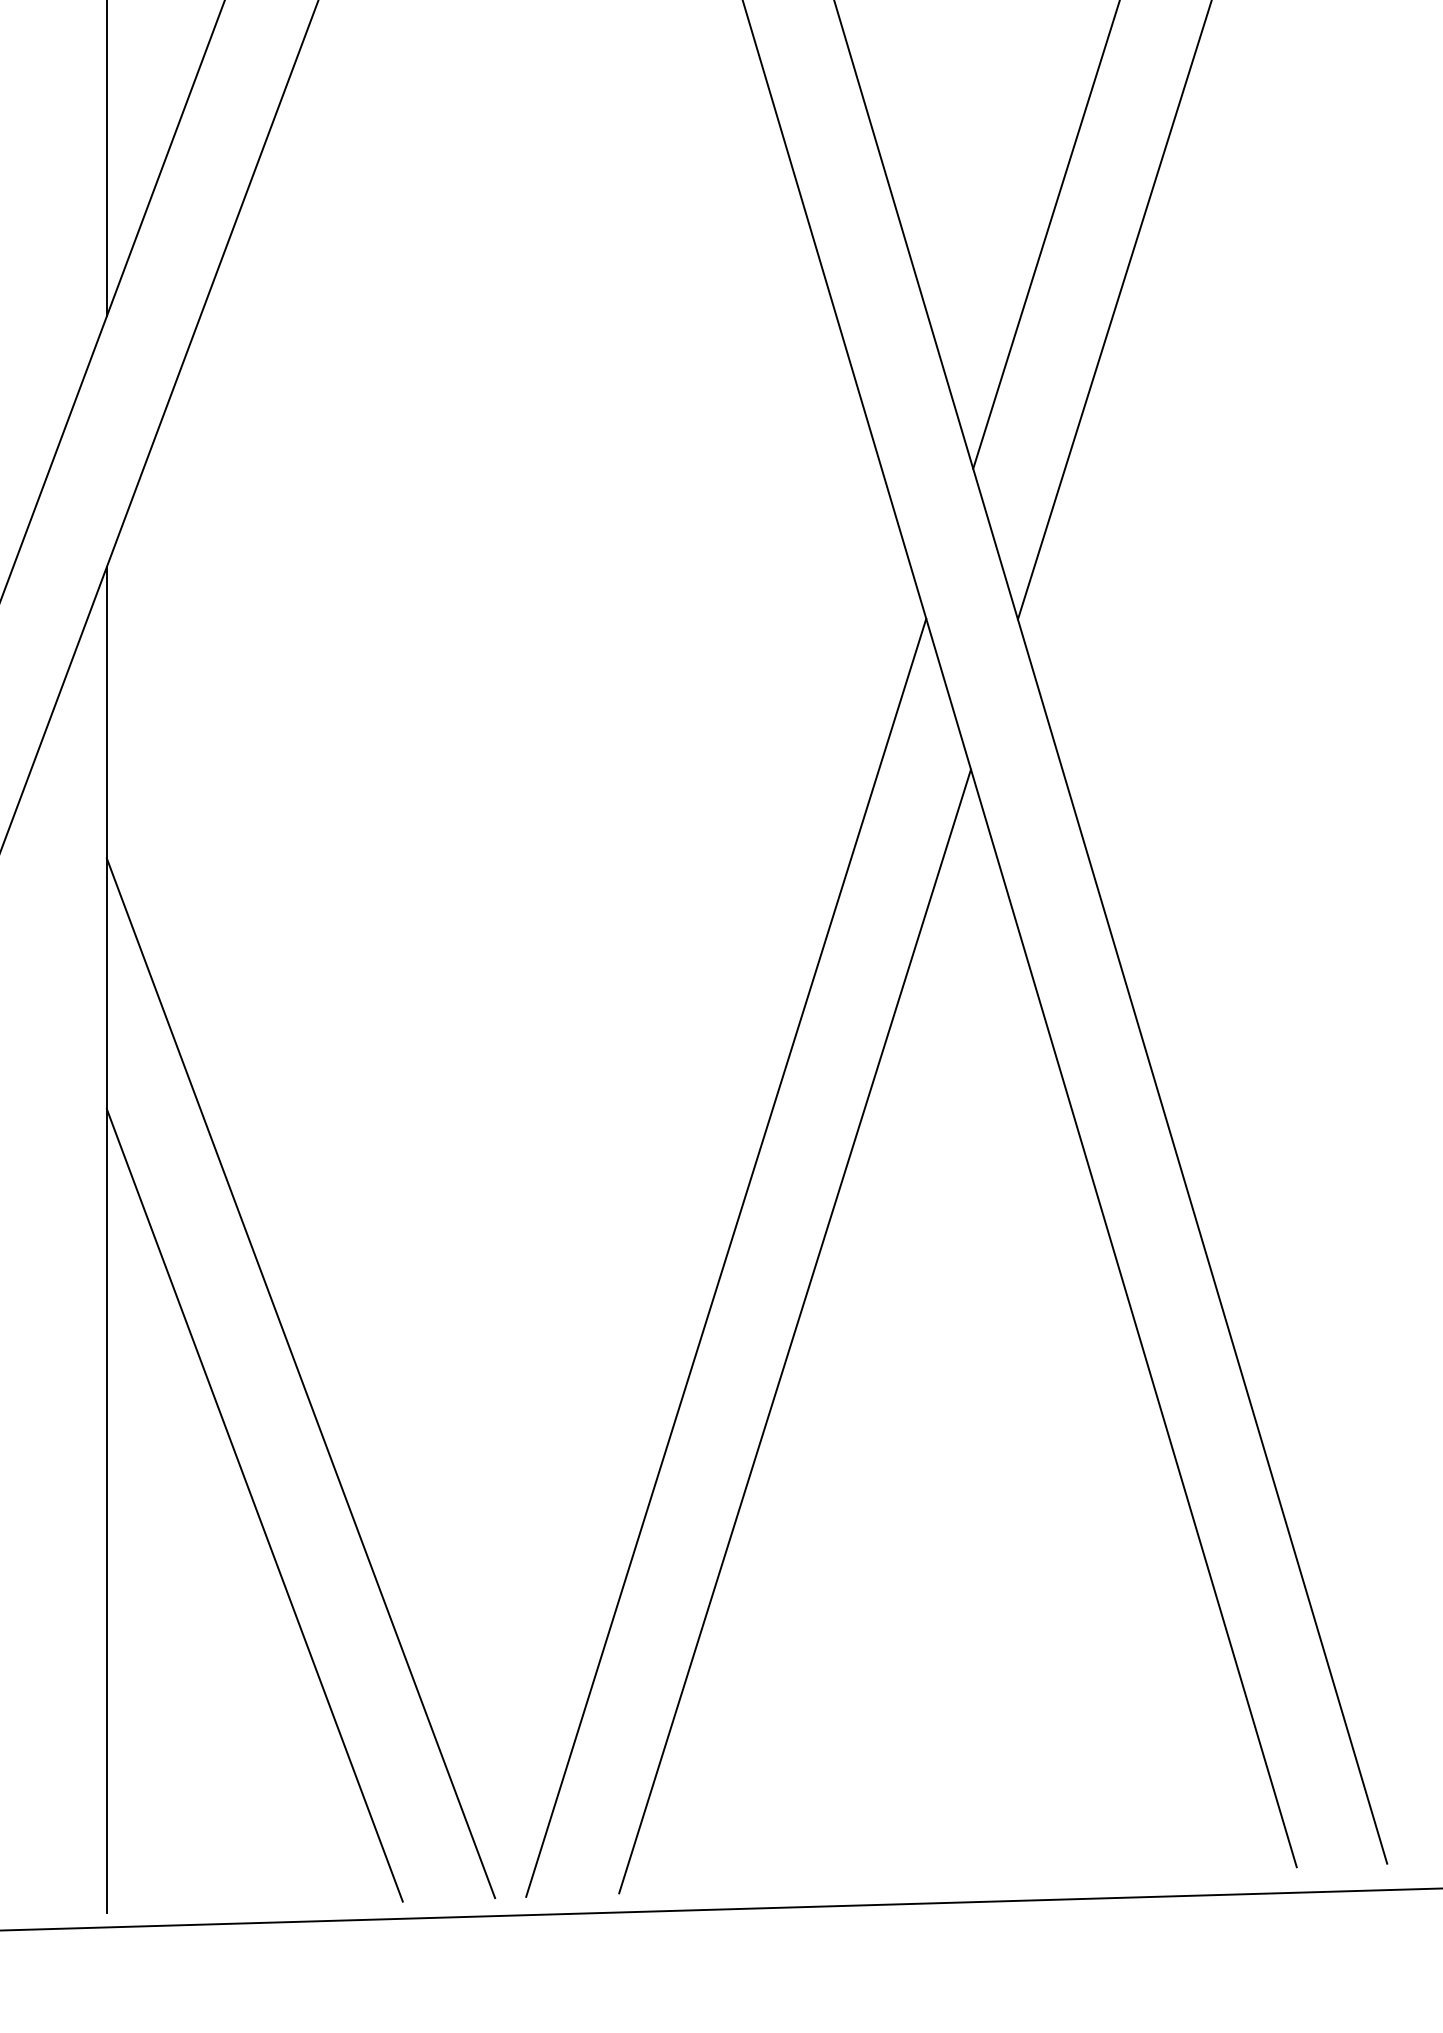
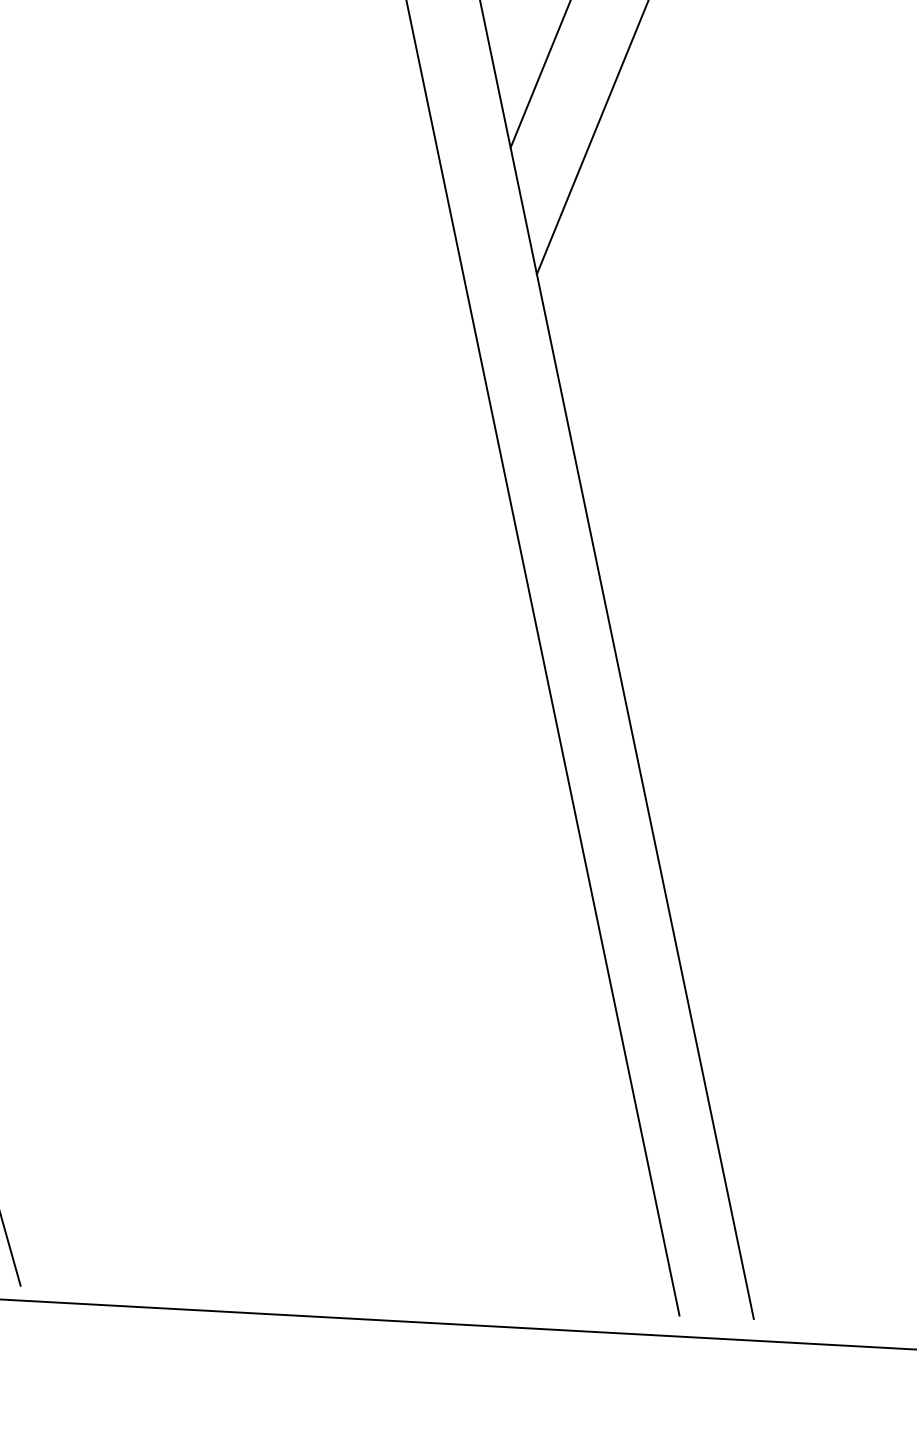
line: (726, 1257) -> (254, 776), removed
line: (794, 1331) -> (304, 842), removed

